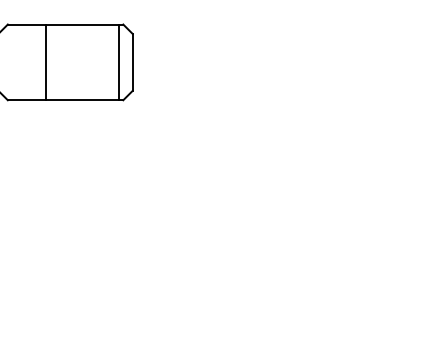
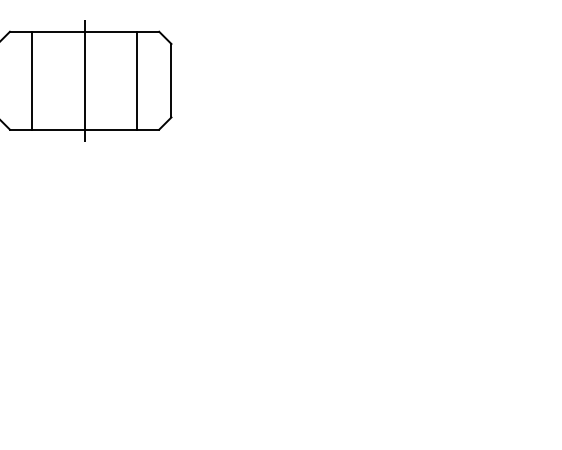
line: (45, 62) -> (31, 80), moved
line: (65, 62) -> (84, 80), added
line: (118, 62) -> (137, 80), moved

